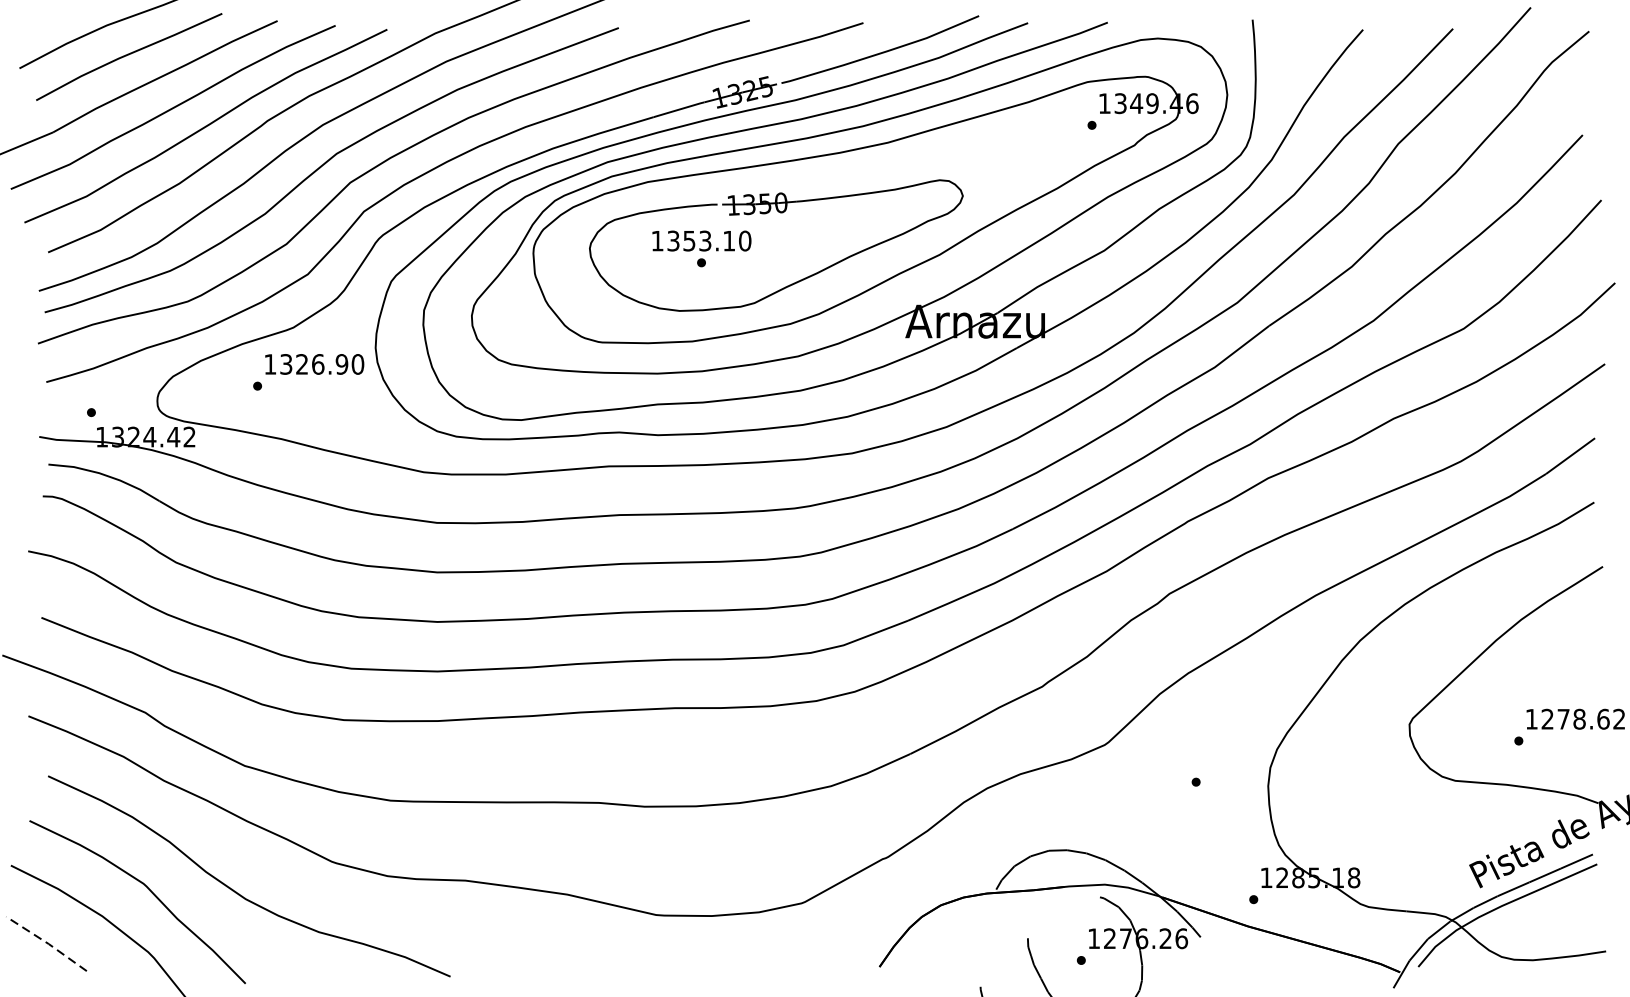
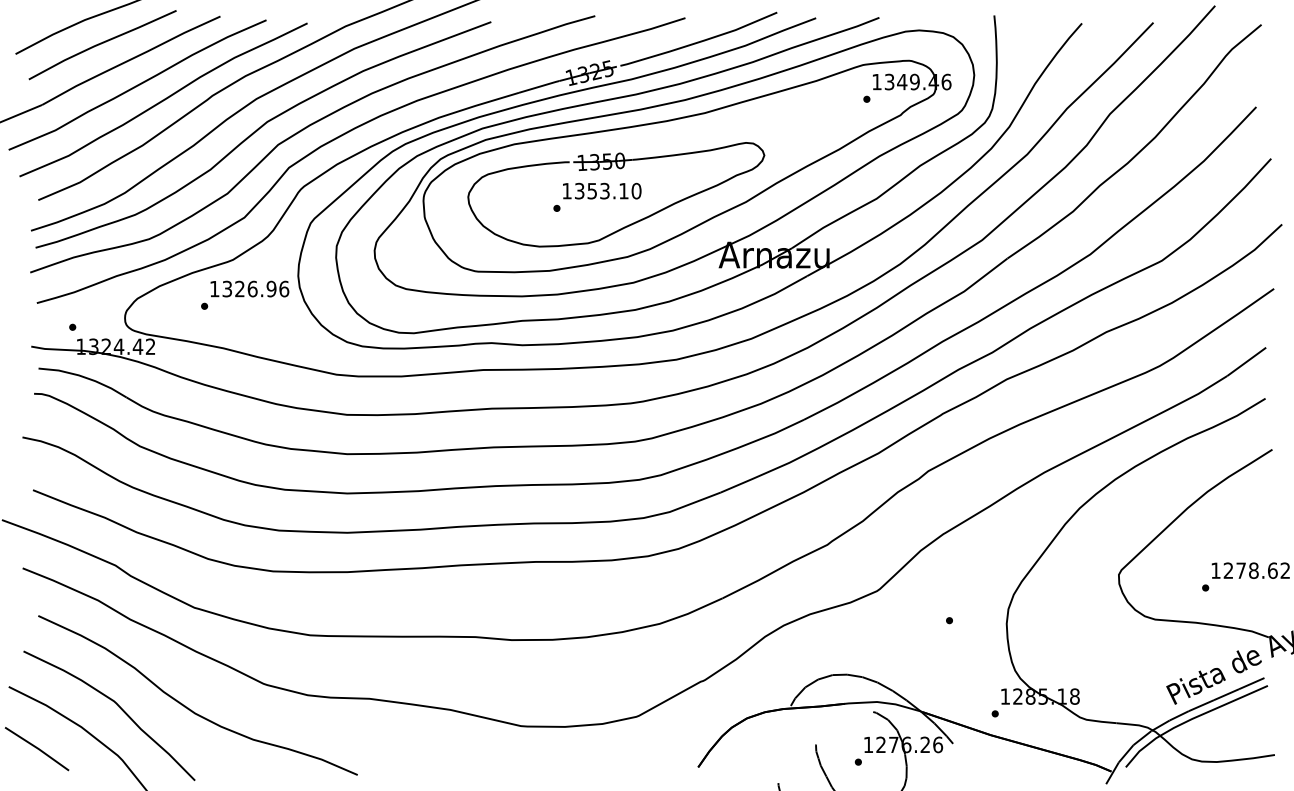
text: (702, 240) -> (602, 190), moved
text: (358, 363) -> (284, 288), 1326.90 -> 1326.96
line: (48, 943) -> (38, 748), dashed -> solid

